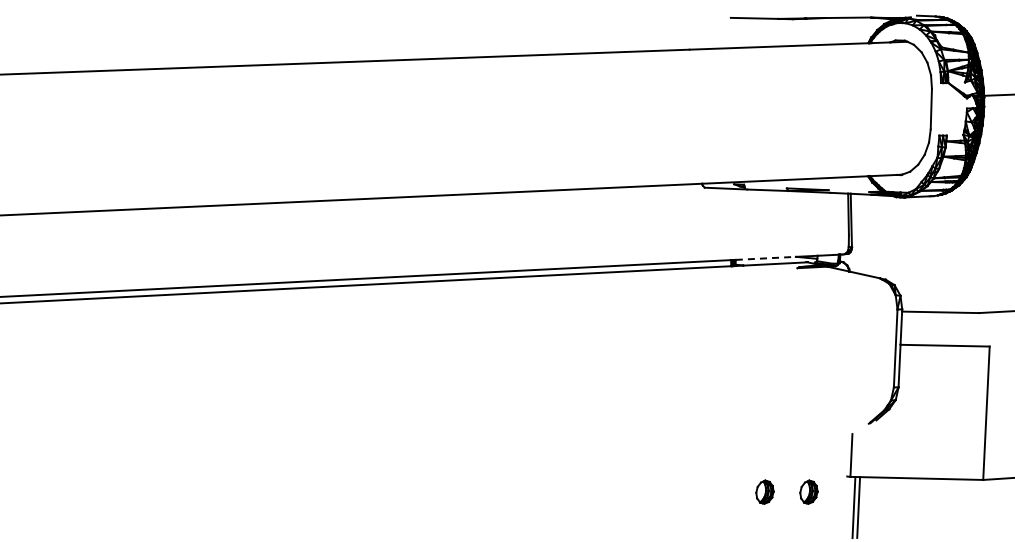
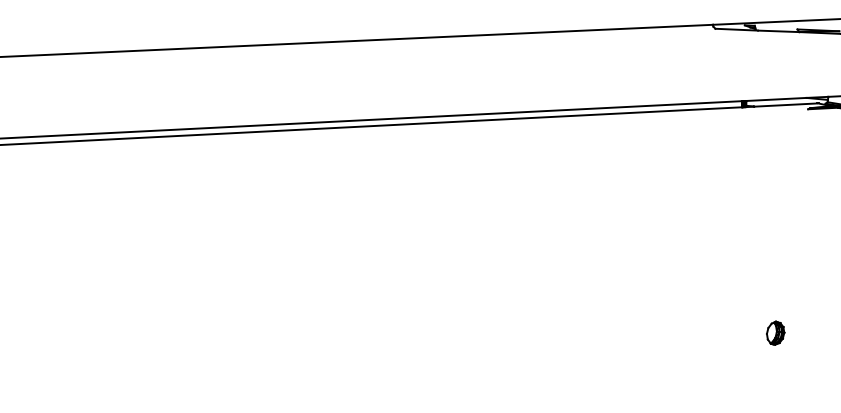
line: (766, 258) -> (777, 99), dashed -> solid
part: (808, 491) -> (819, 332), removed

